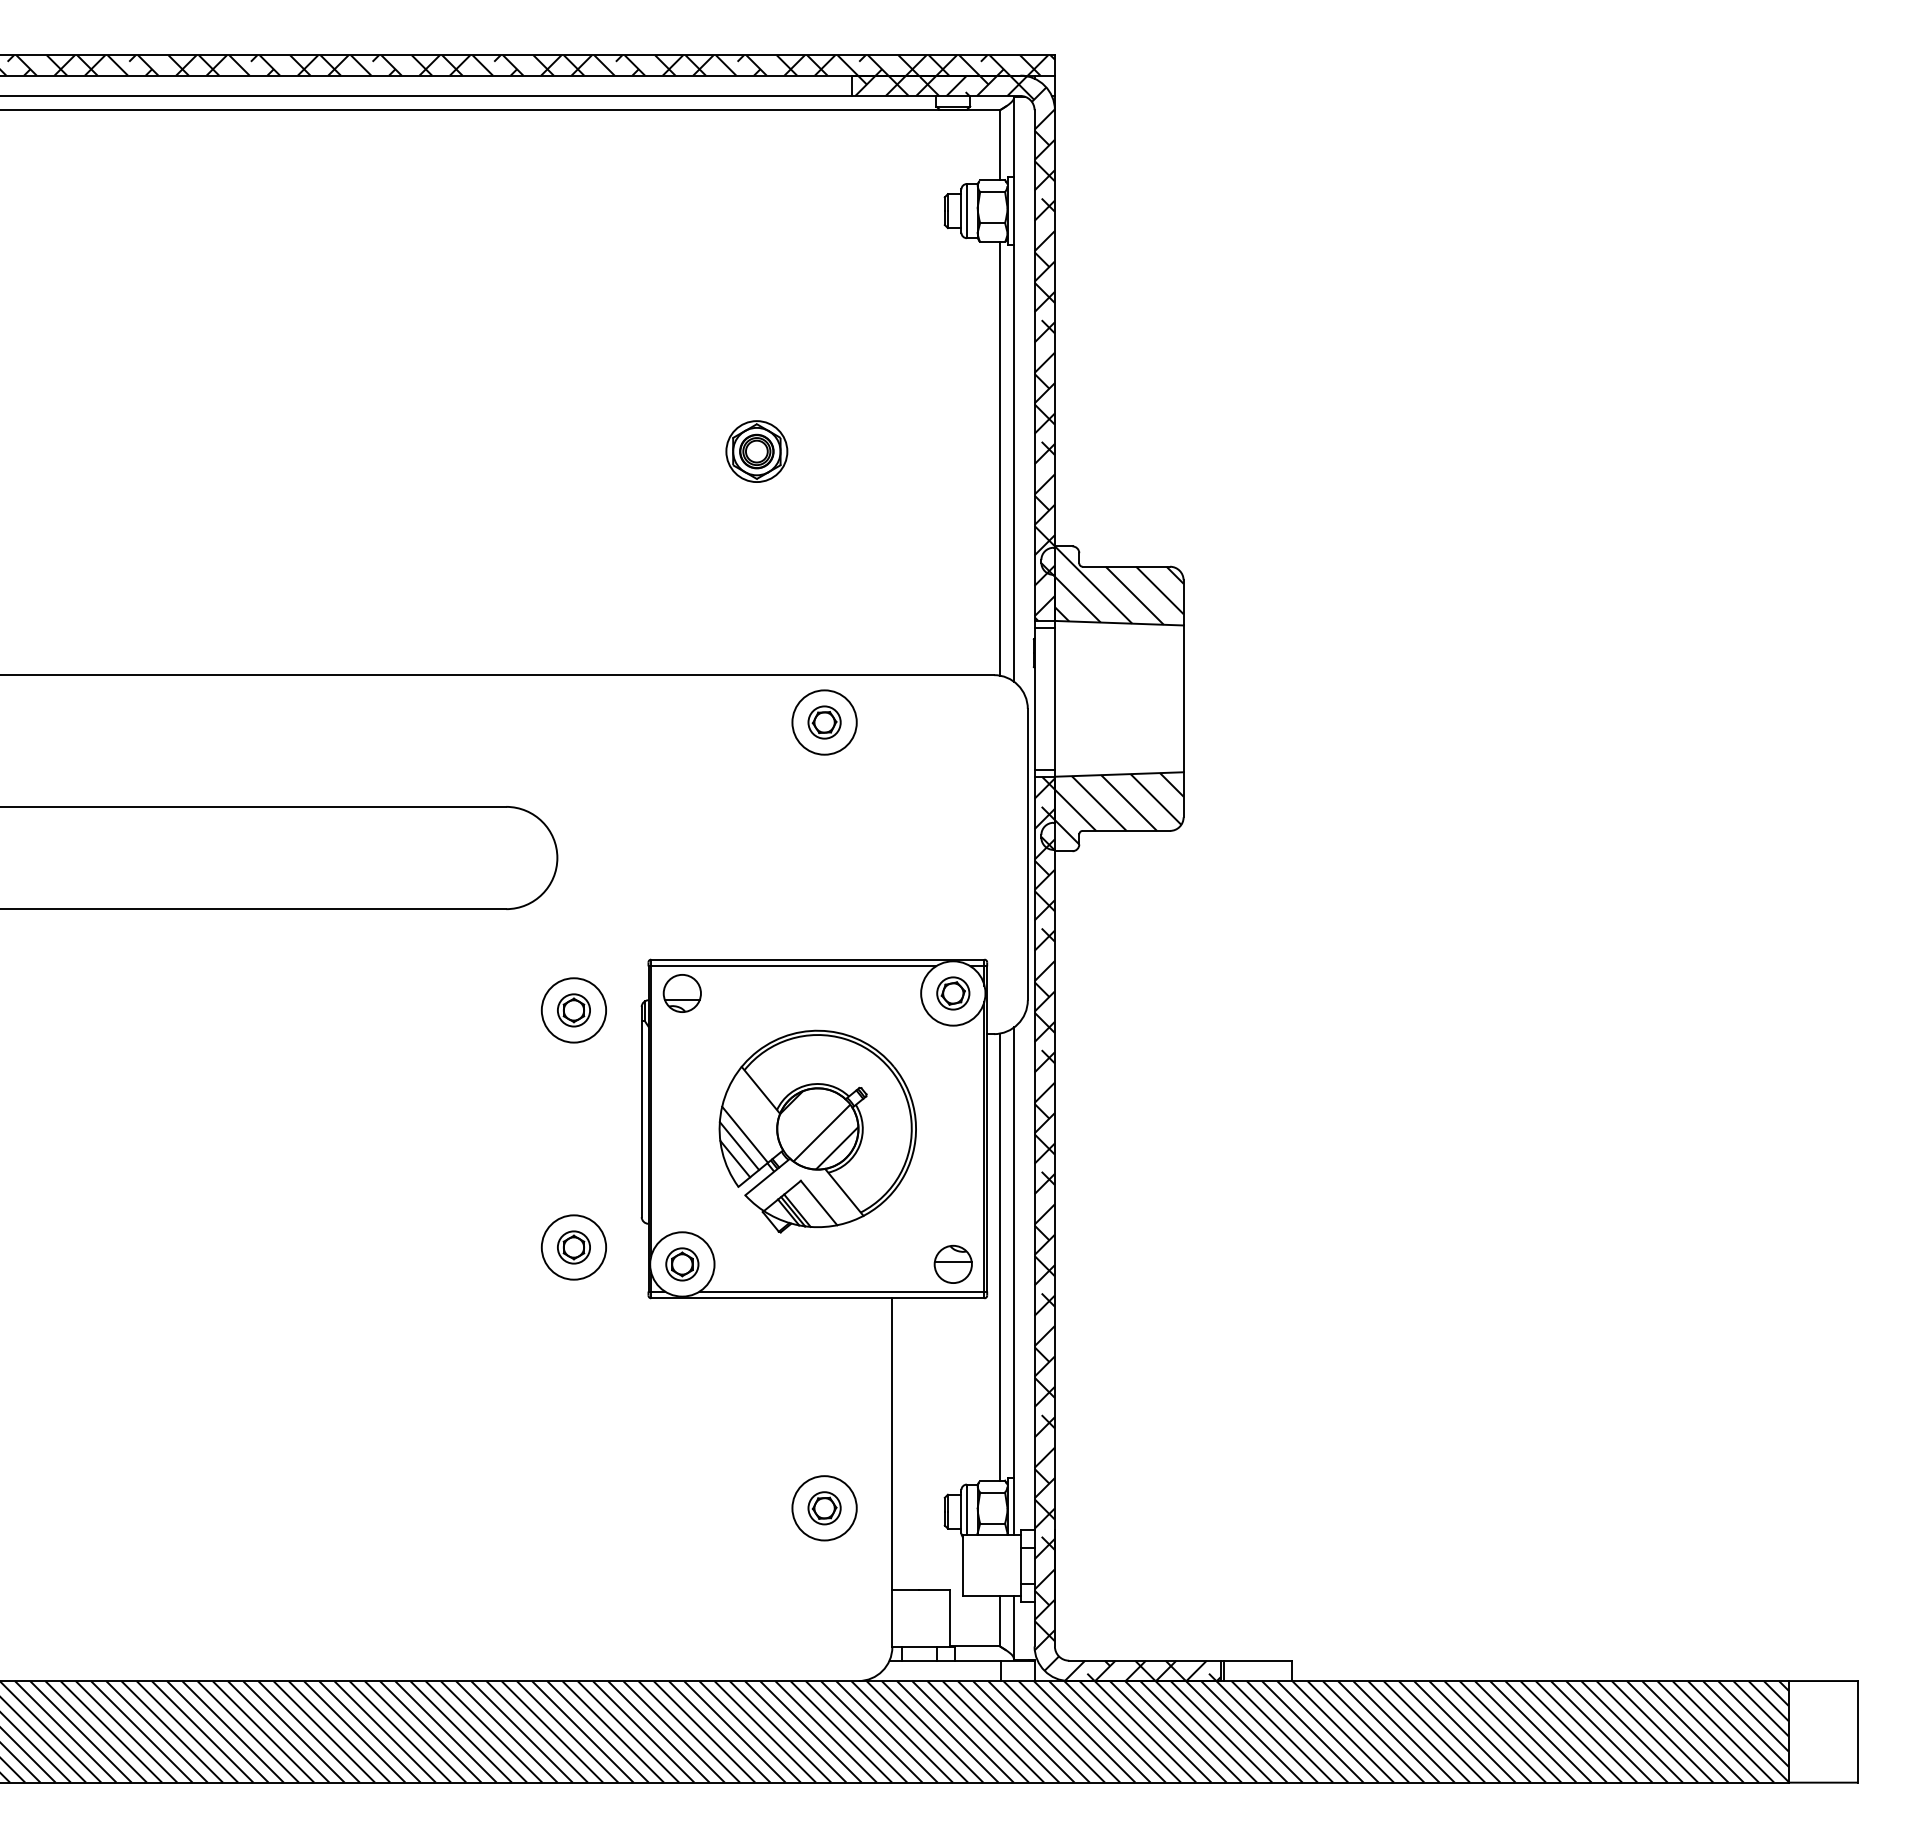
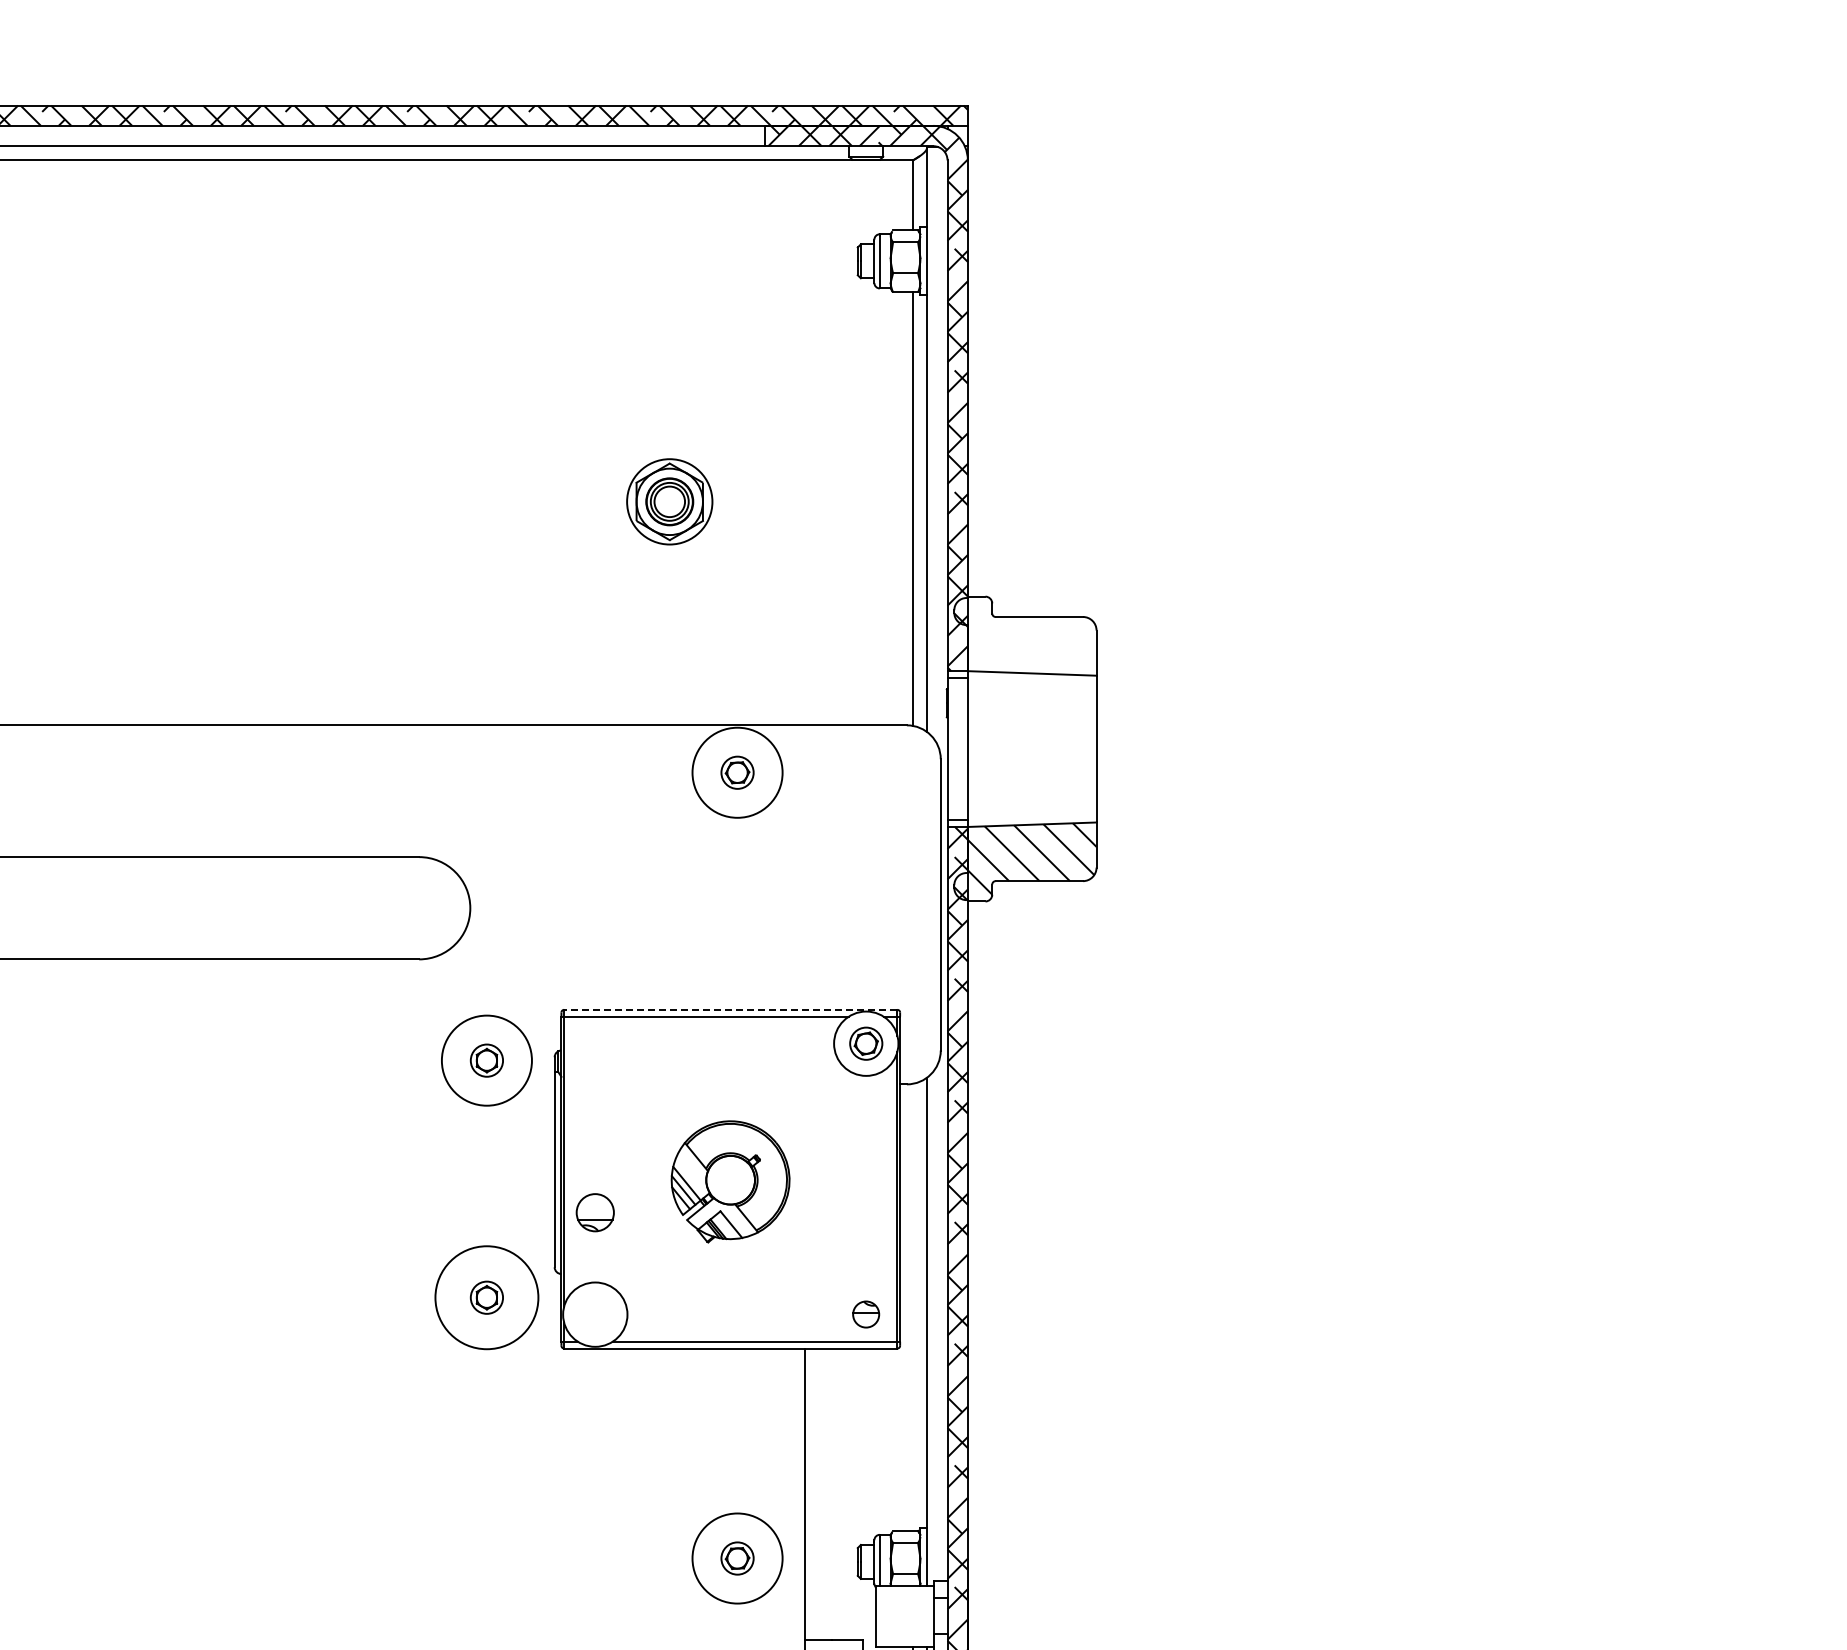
part: (756, 451) -> (669, 501), size x1.4
hatch: (1118, 585) -> (1031, 635), removed
circle: (824, 722) -> (737, 772), size x1.4
line: (817, 959) -> (730, 1009), solid -> dashed
part: (681, 993) -> (594, 1212), moved
circle: (573, 1010) -> (486, 1060), size x1.4
part: (817, 1131) -> (730, 1181), size x0.6
circle: (573, 1247) -> (486, 1297), size x1.6
line: (1000, 1256) -> (913, 1306), removed
part: (952, 1263) -> (865, 1313), size x0.7
part: (682, 1264) -> (595, 1314), removed
circle: (824, 1508) -> (737, 1558), size x1.4

